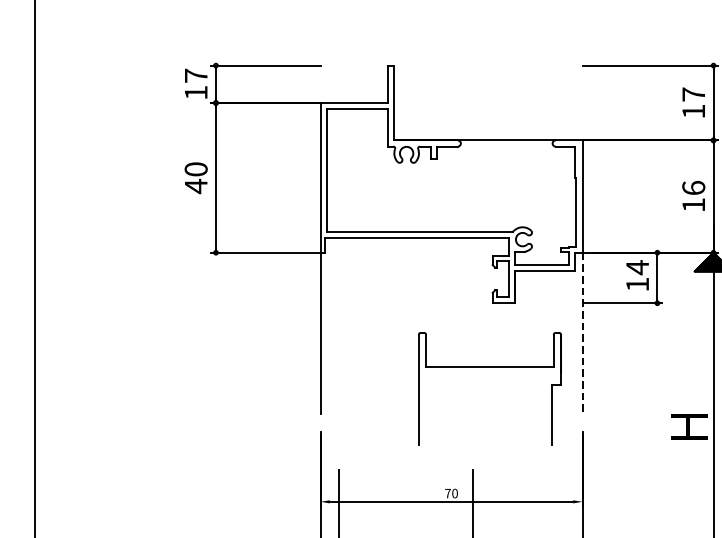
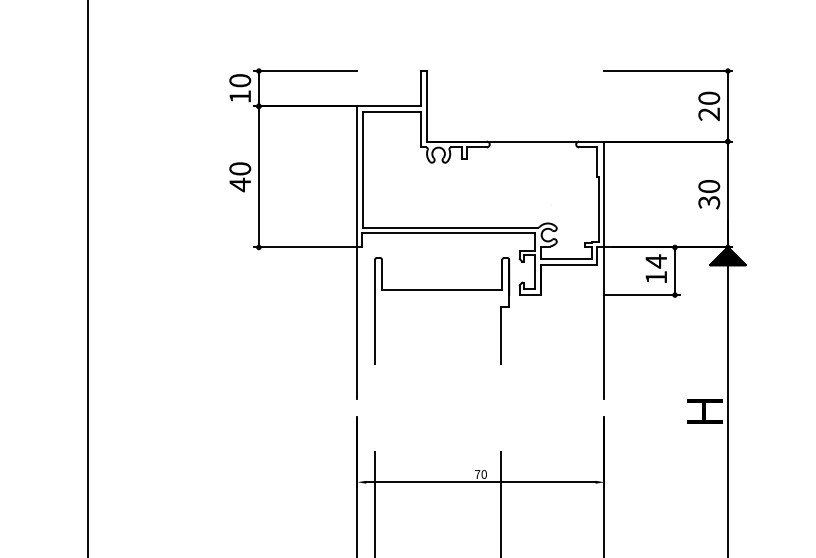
text: (196, 75) -> (240, 80), 17 -> 10
text: (694, 102) -> (709, 105), 17 -> 20
text: (694, 196) -> (709, 194), 16 -> 30
line: (582, 333) -> (604, 323), dashed -> solid
part: (490, 367) -> (442, 290), moved

